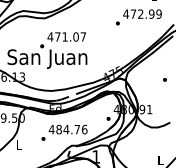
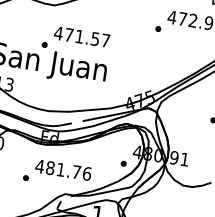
text: (75, 36) -> (94, 38), 471.07 -> 471.57
text: (66, 129) -> (61, 169), 484.76 -> 481.76

